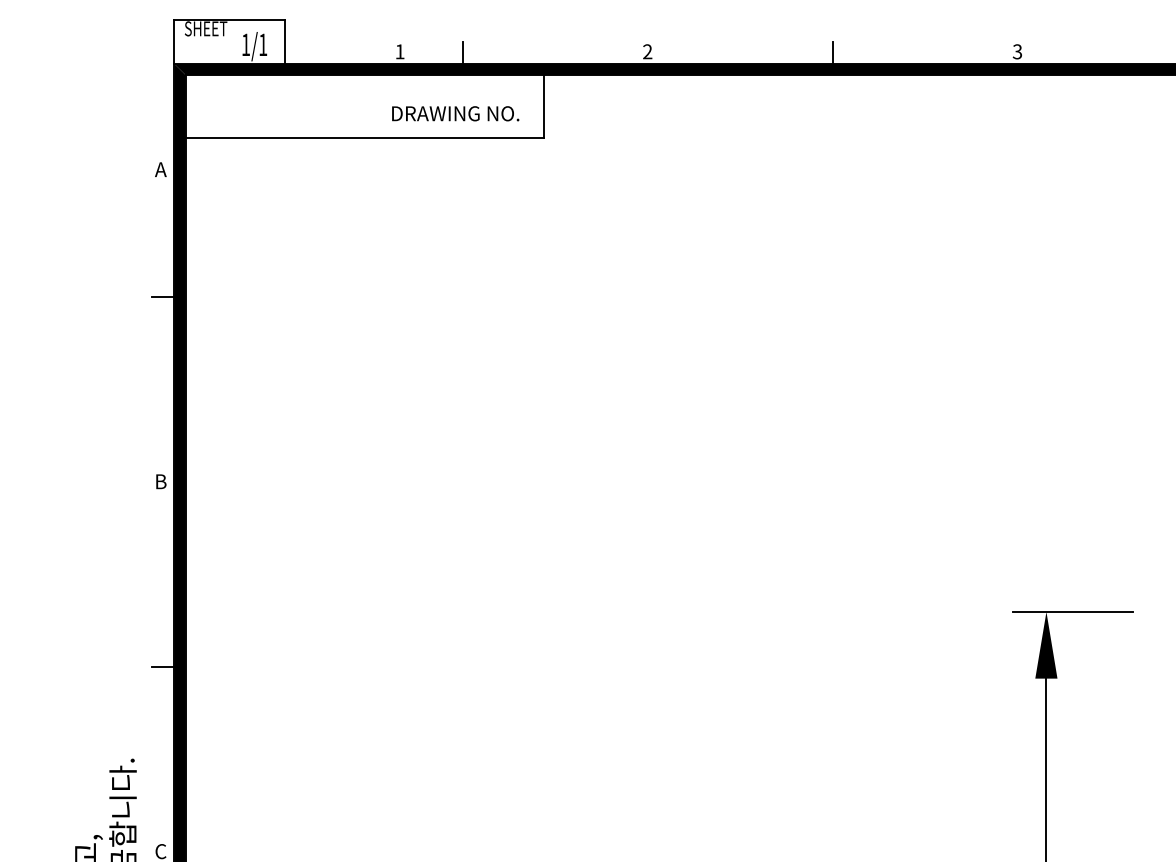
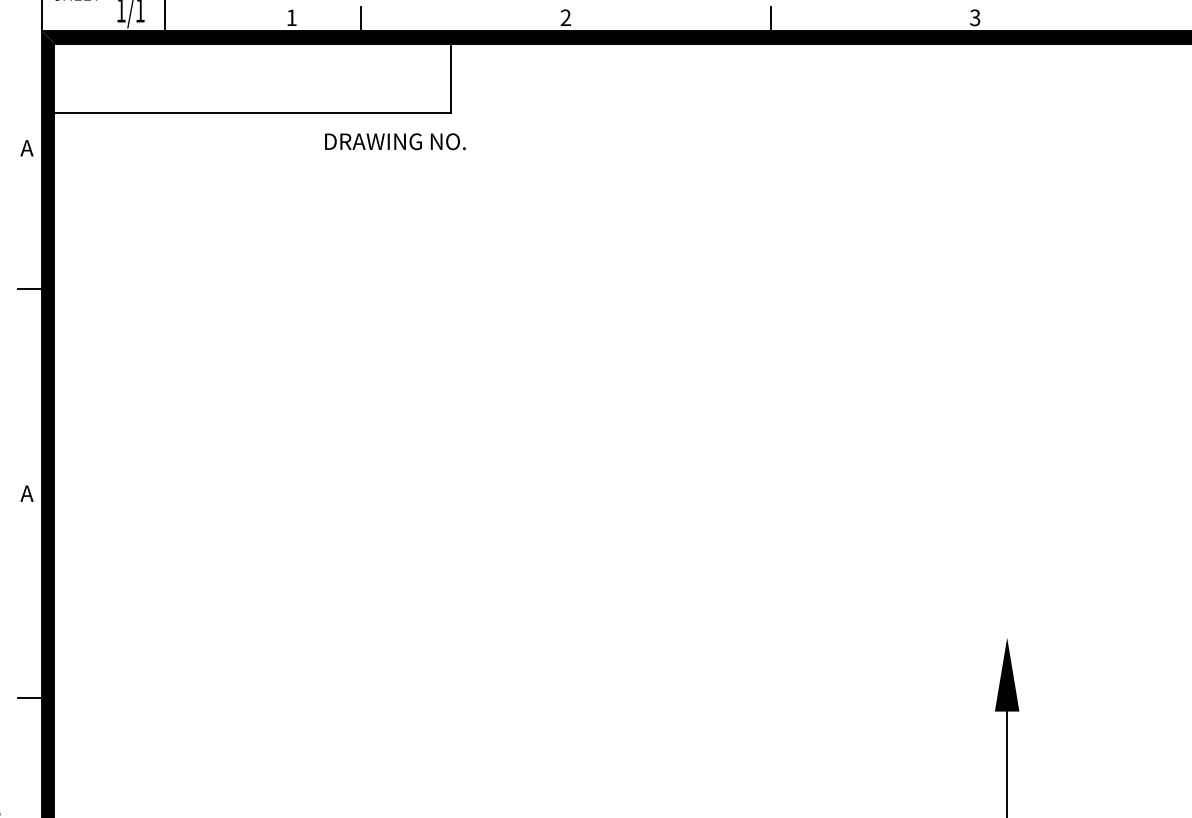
text: (455, 113) -> (395, 141), moved
text: (160, 481) -> (26, 493), B -> A
line: (1072, 611) -> (1036, 637), removed

